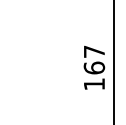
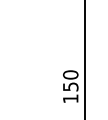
text: (94, 59) -> (70, 80), 167 -> 150

